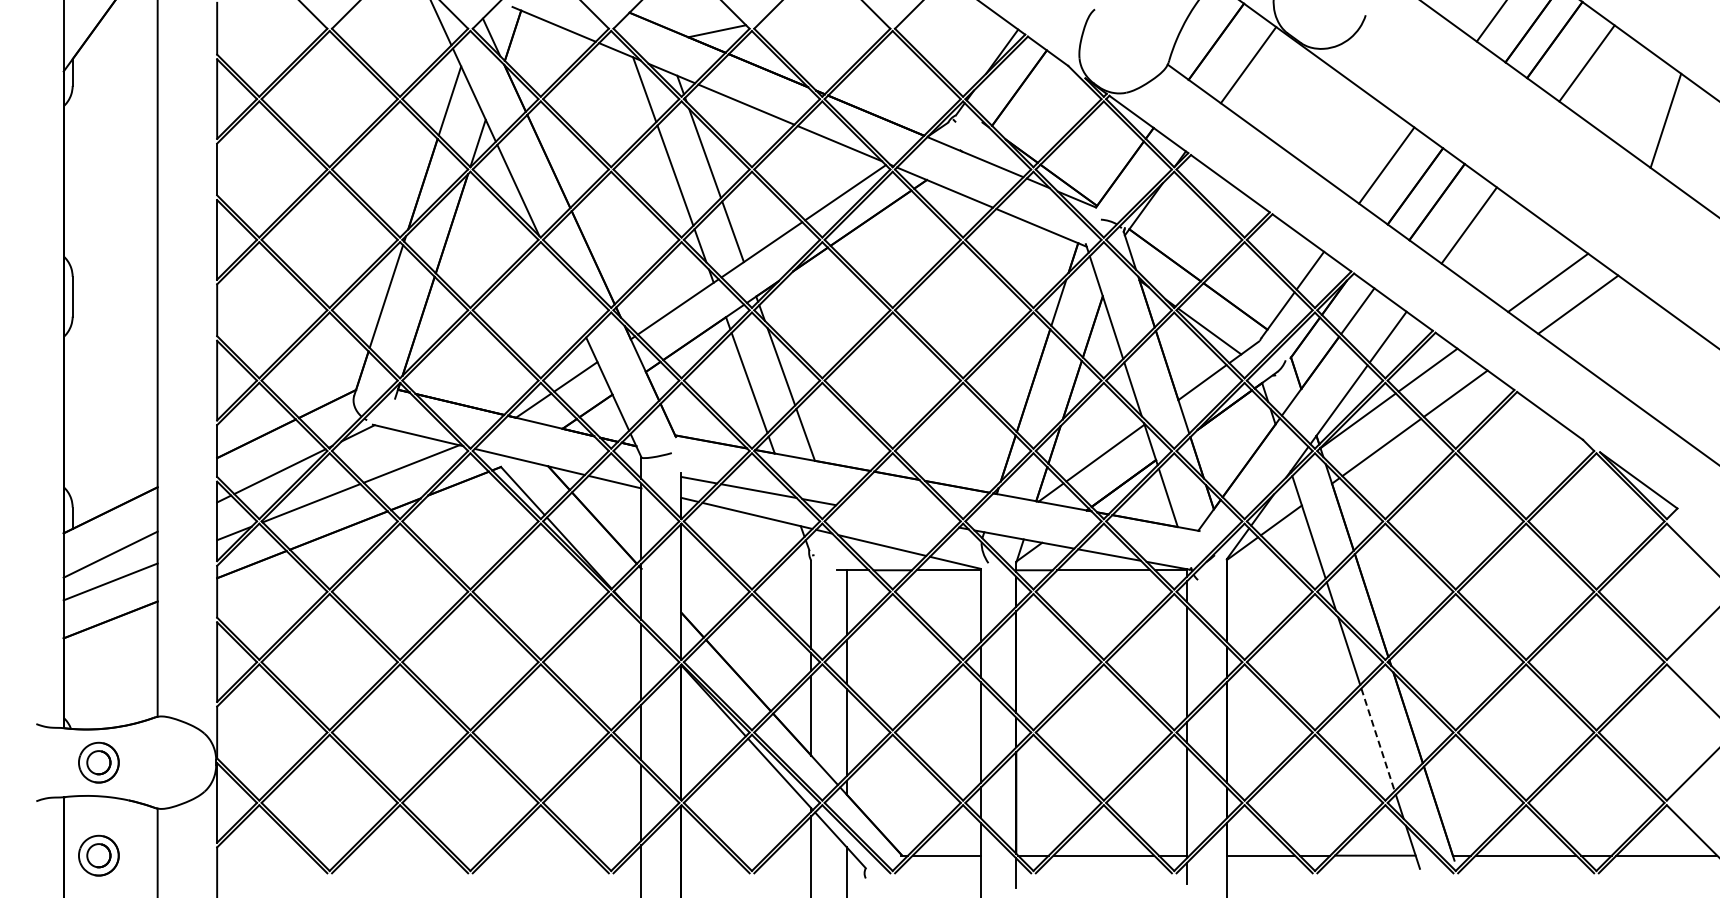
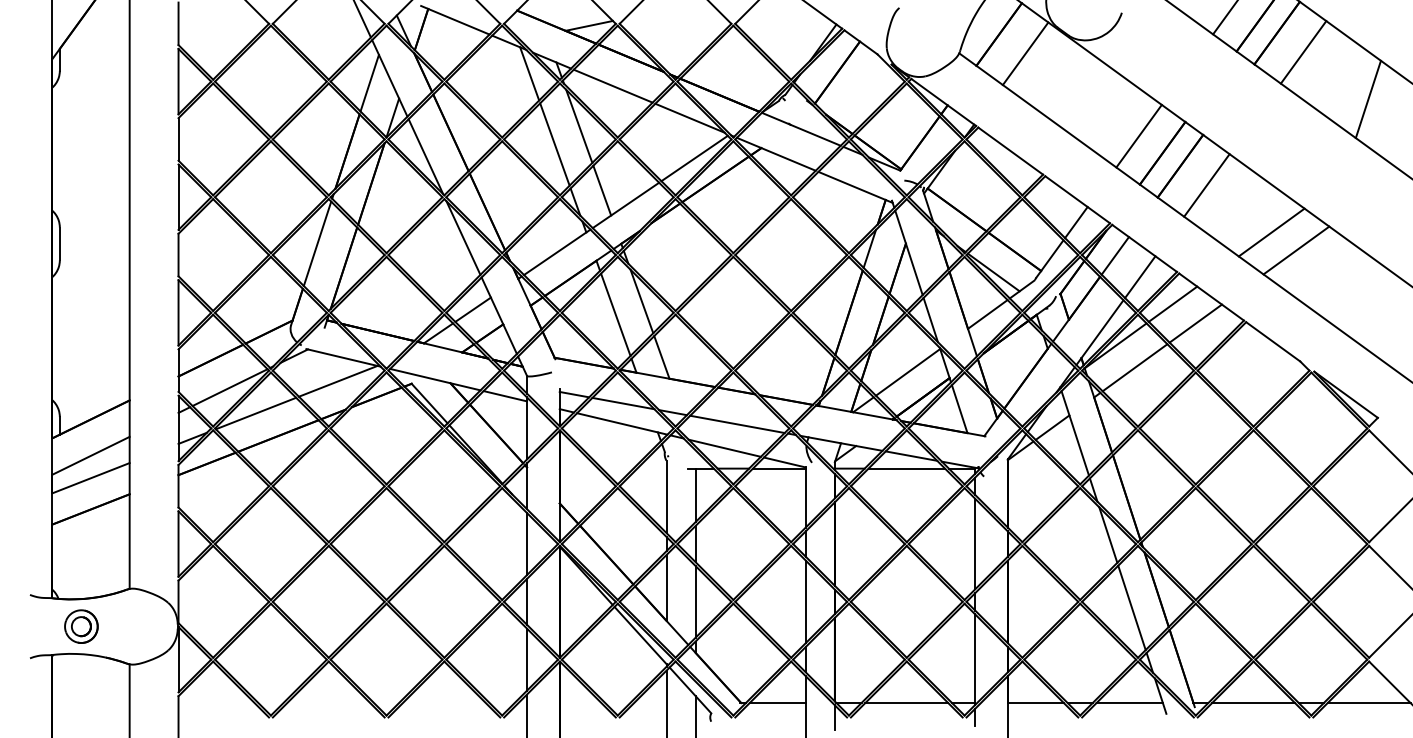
line: (563, 289) -> (462, 238), added
line: (897, 515) -> (737, 423), added
line: (1378, 739) -> (1132, 607), dashed -> solid
part: (98, 855) -> (81, 702), removed

